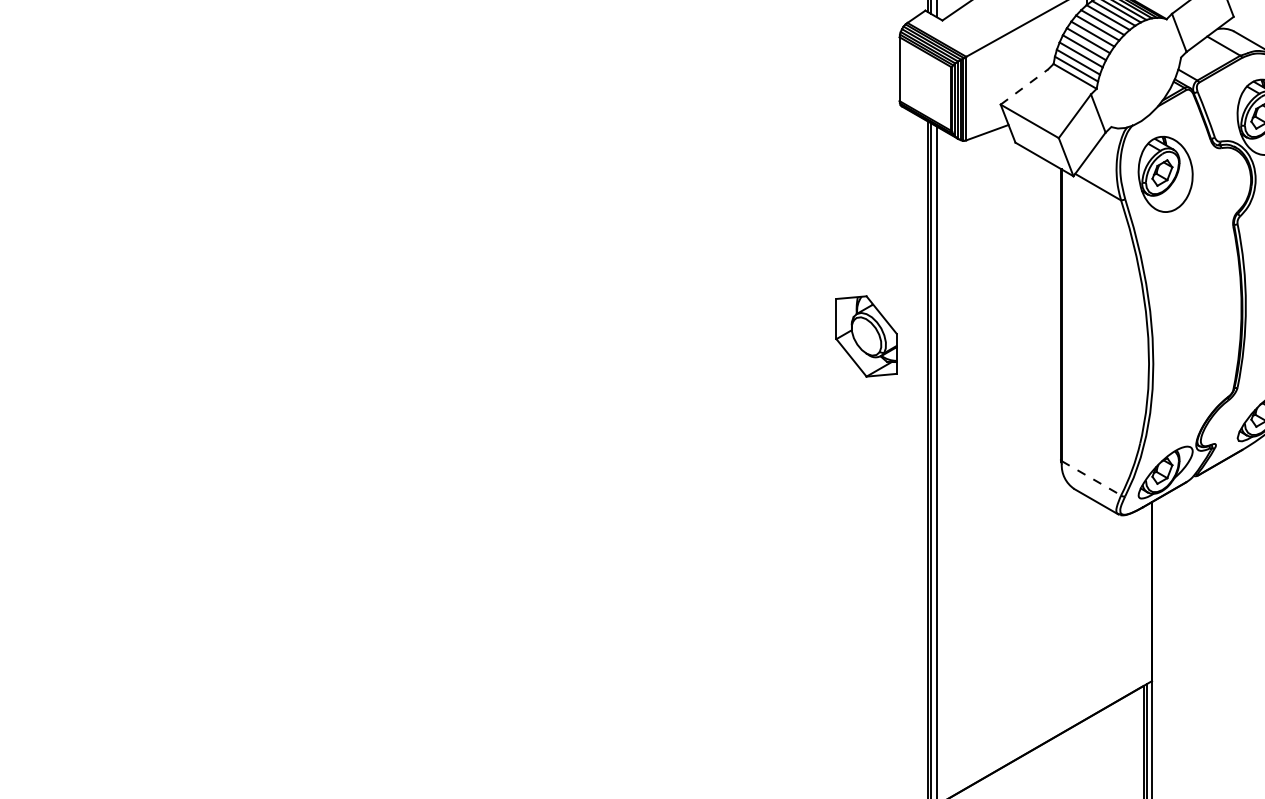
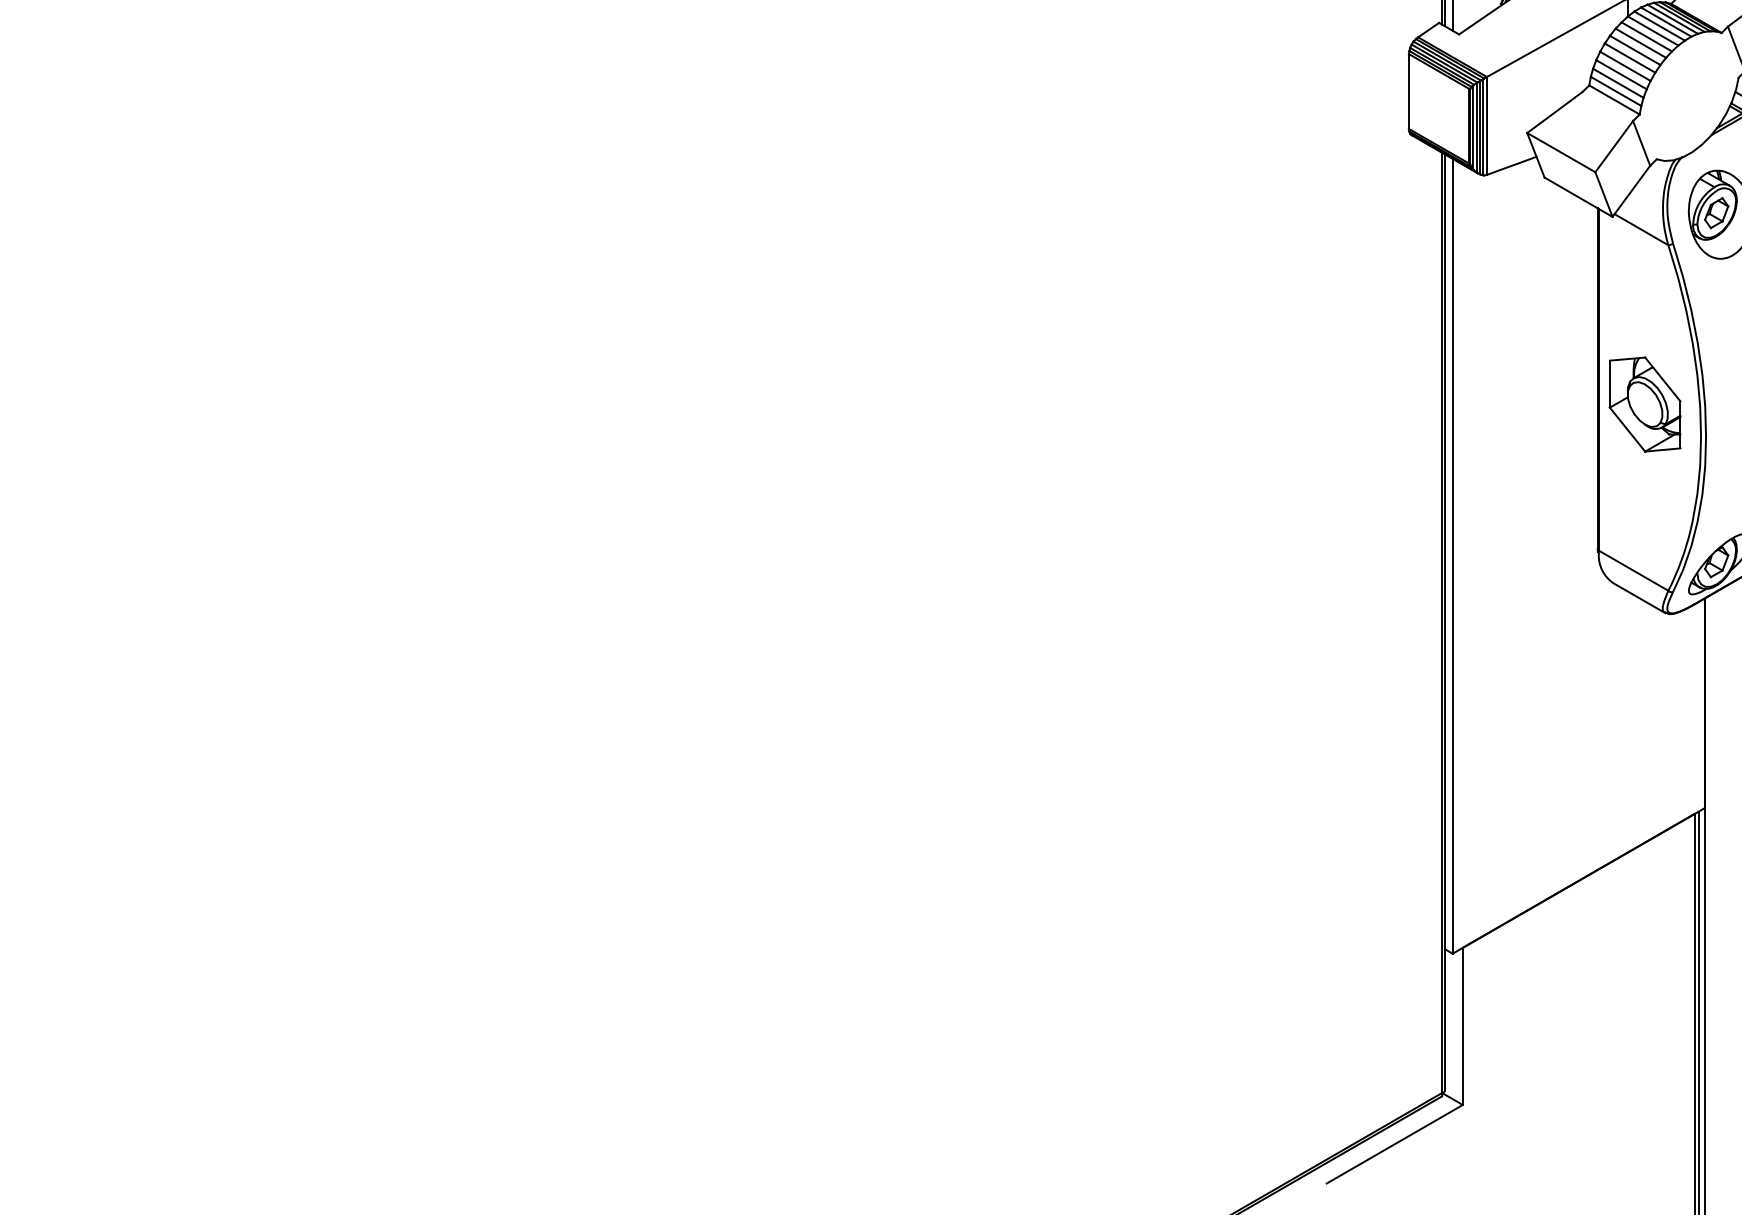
line: (1023, 87) -> (1554, 112), dashed -> solid
part: (866, 336) -> (1644, 404), moved
line: (1091, 478) -> (1633, 570), dashed -> solid

